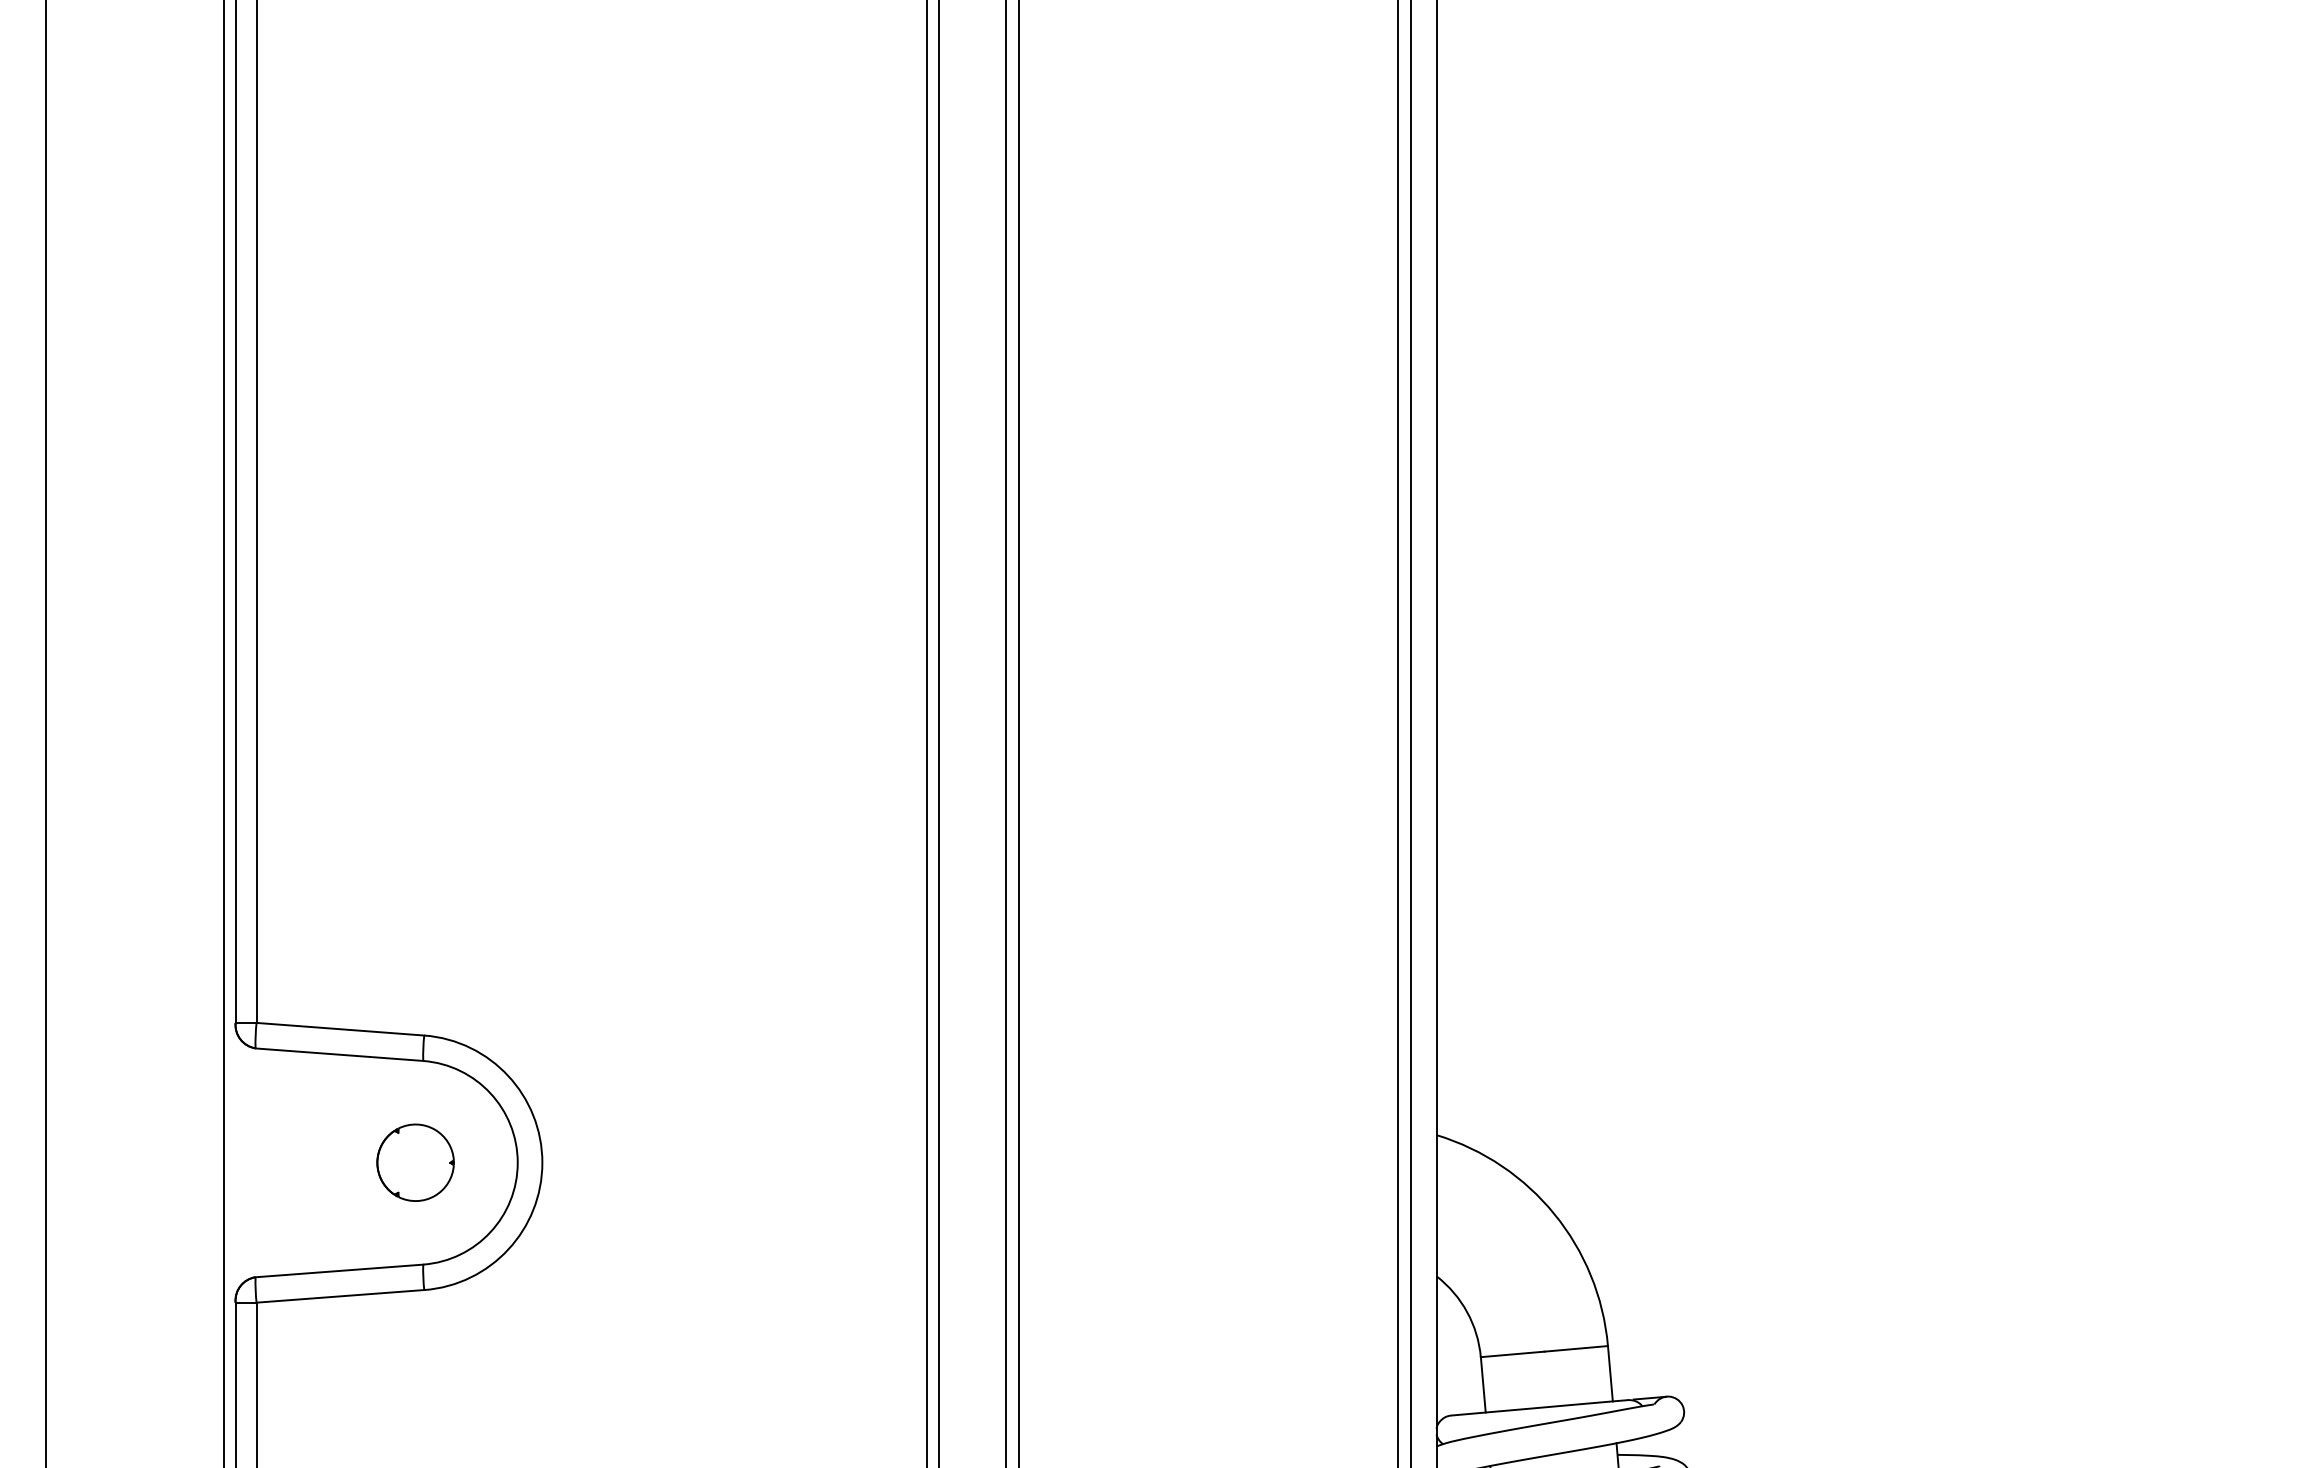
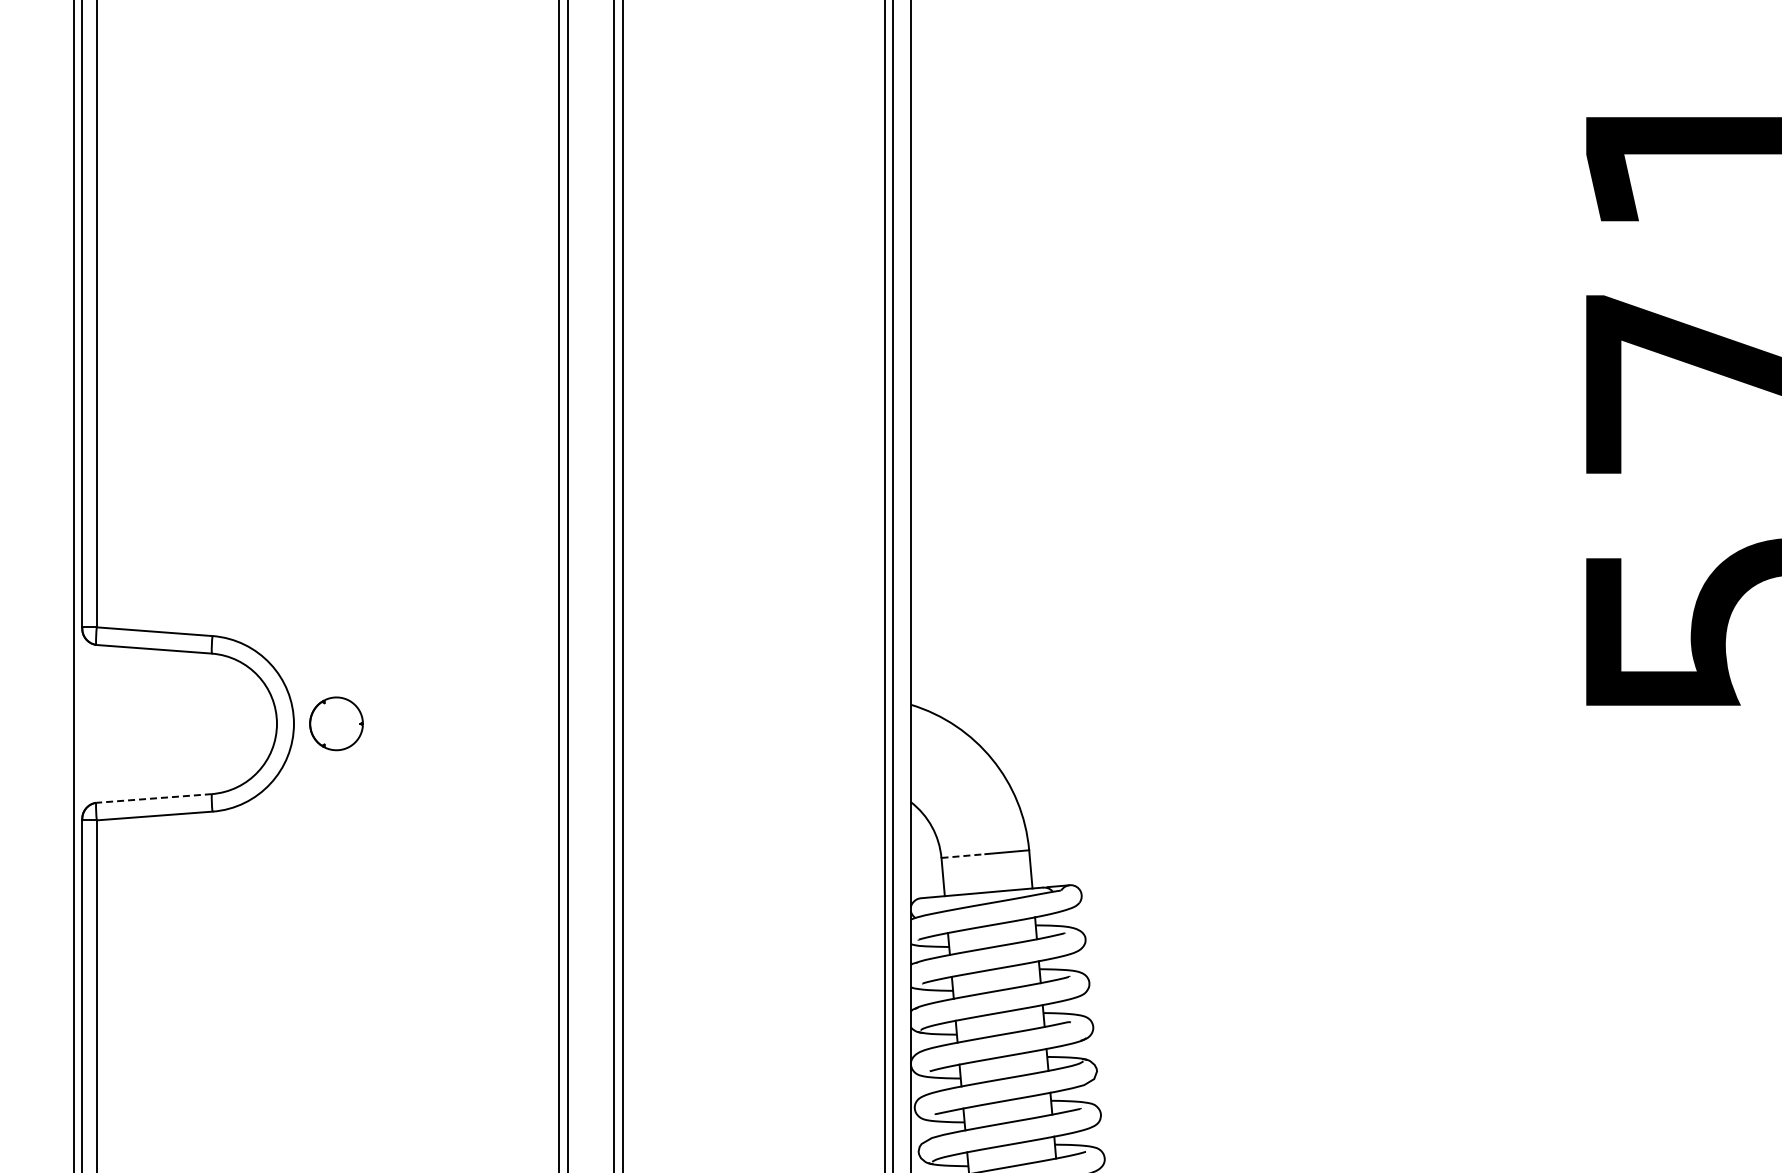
part: (415, 1162) -> (336, 723), moved
line: (338, 1270) -> (153, 798), solid -> dashed
line: (1512, 1355) -> (963, 856), solid -> dashed

